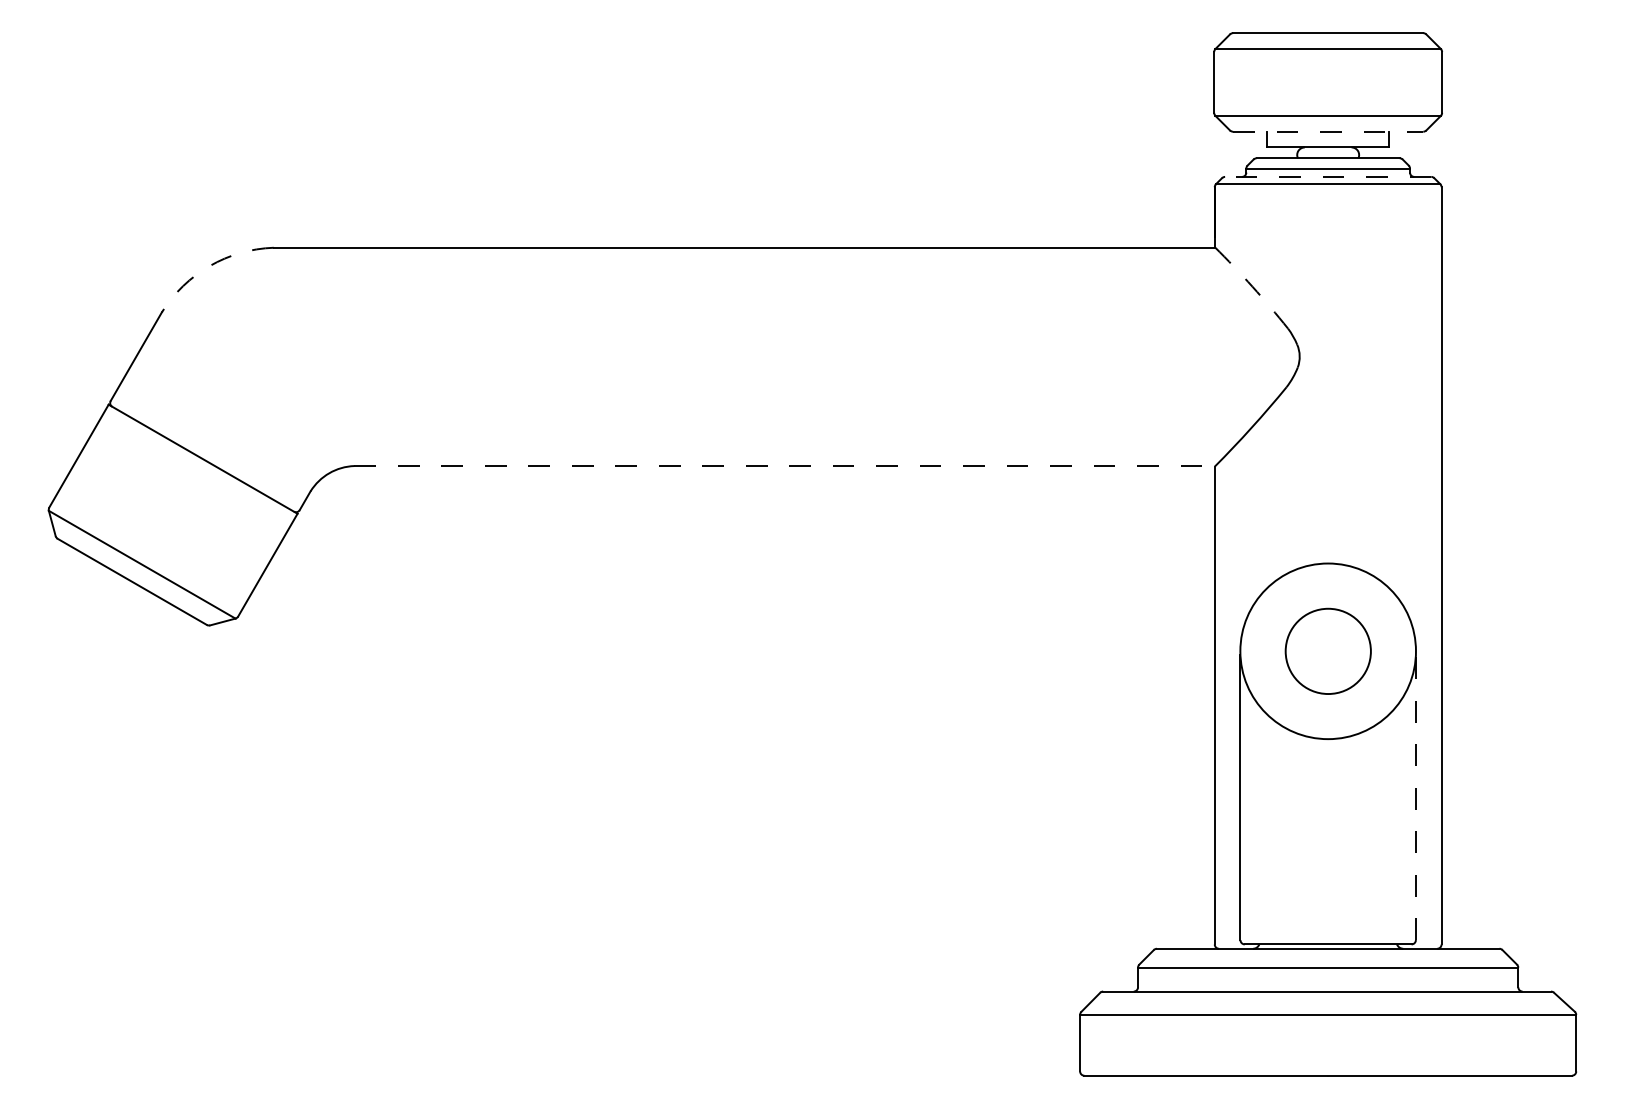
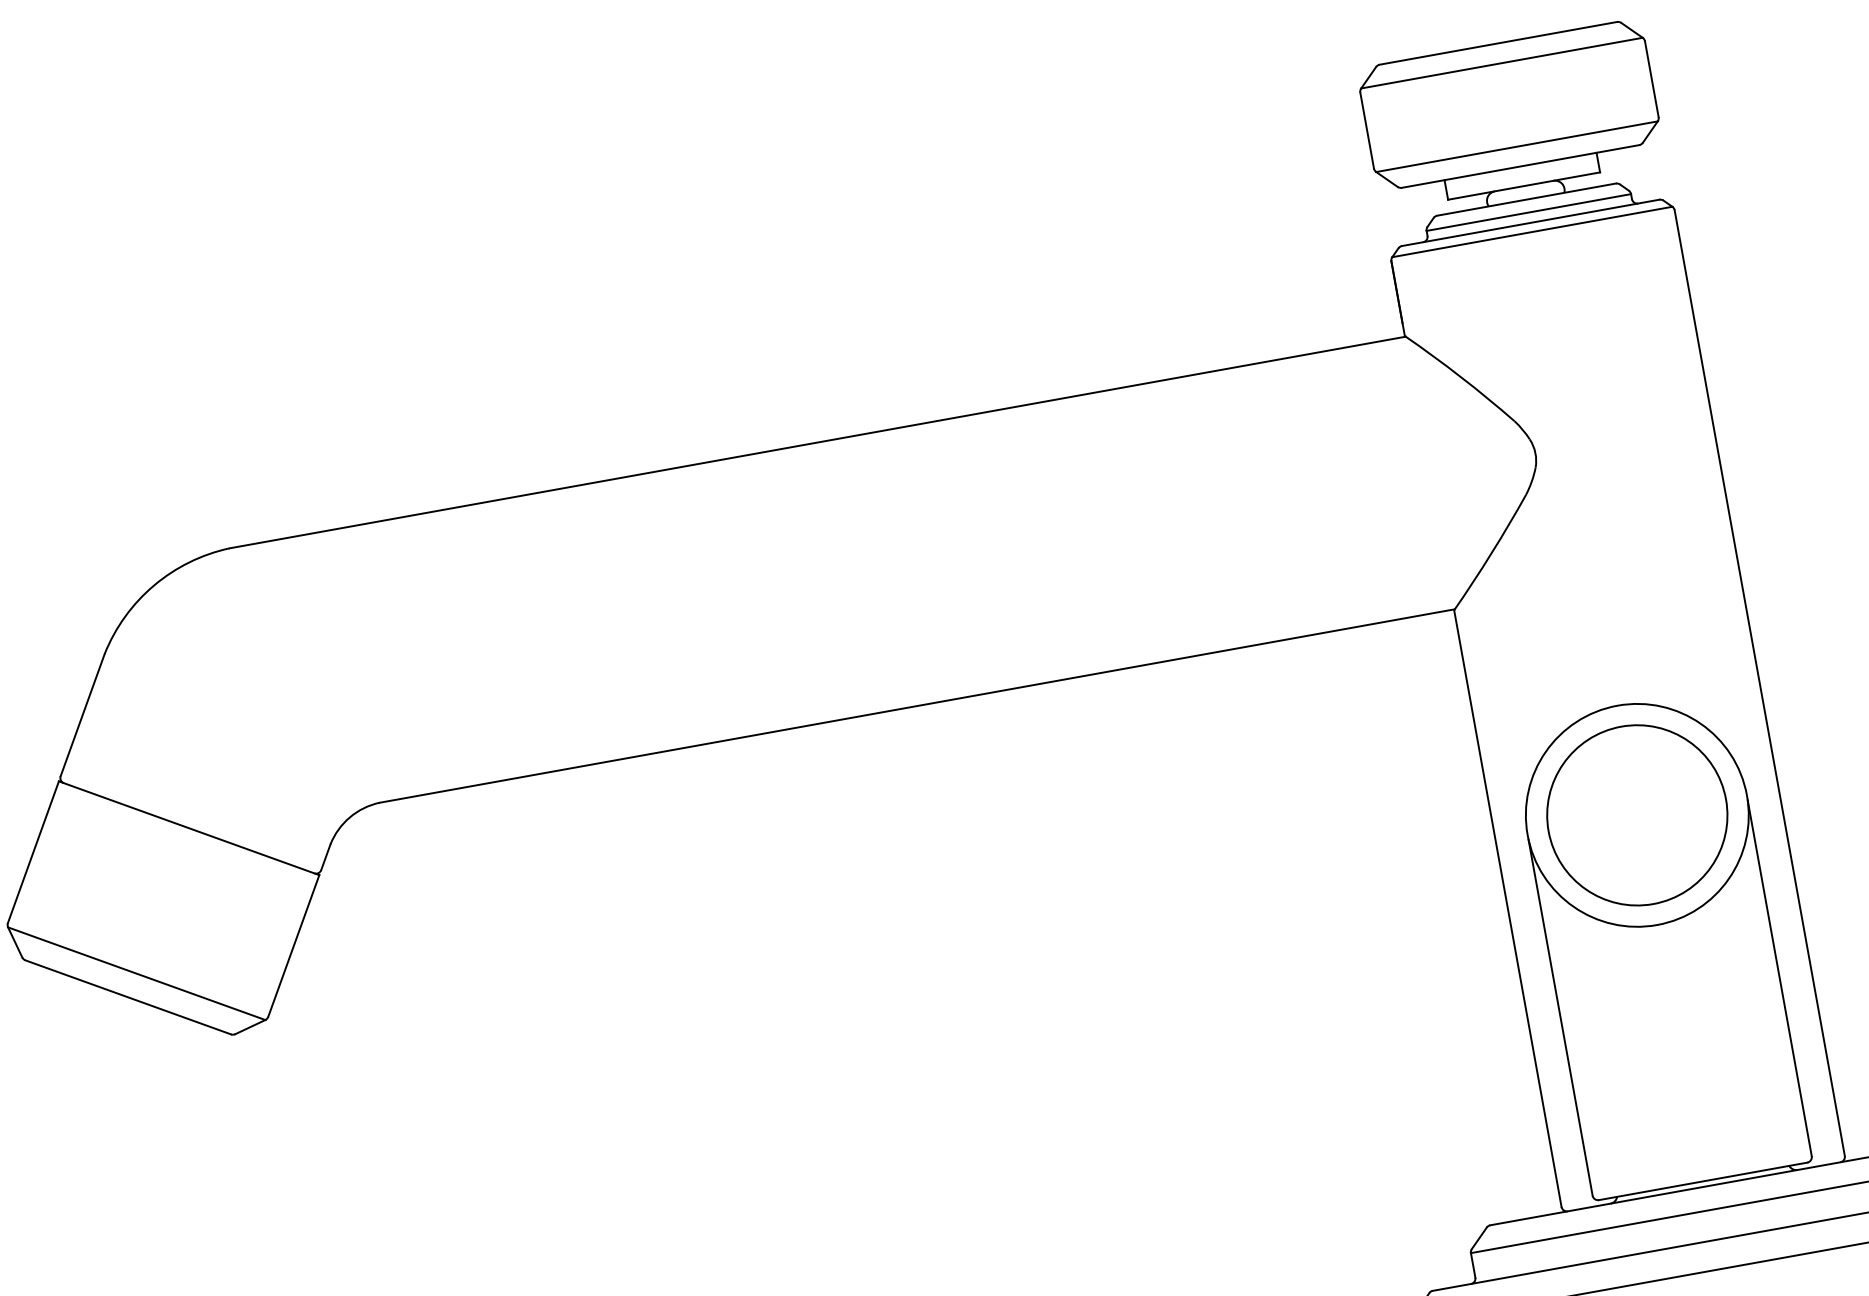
line: (1328, 131) -> (1520, 166), dashed -> solid
line: (1327, 176) -> (1529, 222), dashed -> solid
arc: (209, 266) -> (153, 586), dashed -> solid
arc: (1252, 286) -> (1460, 376), dashed -> solid
line: (785, 466) -> (918, 706), dashed -> solid
circle: (1328, 651) -> (1637, 815), size x1.67
line: (1415, 797) -> (1779, 978), dashed -> solid

